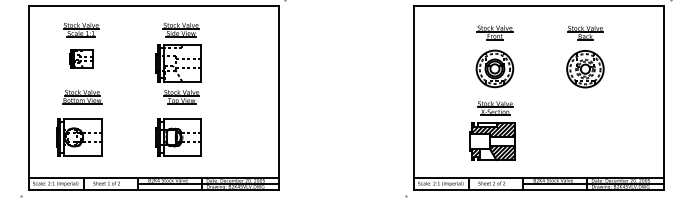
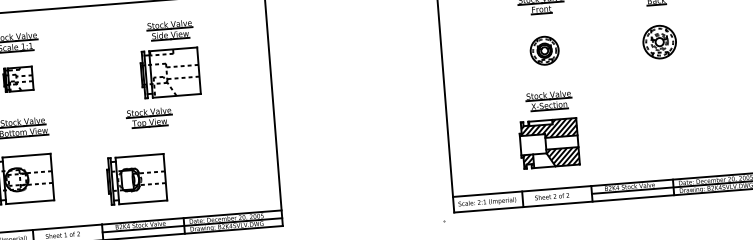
part: (178, 52) -> (168, 59), moved
part: (494, 68) -> (544, 50), size x0.6
part: (585, 69) -> (659, 42), size x0.7
part: (178, 137) -> (136, 179), moved

